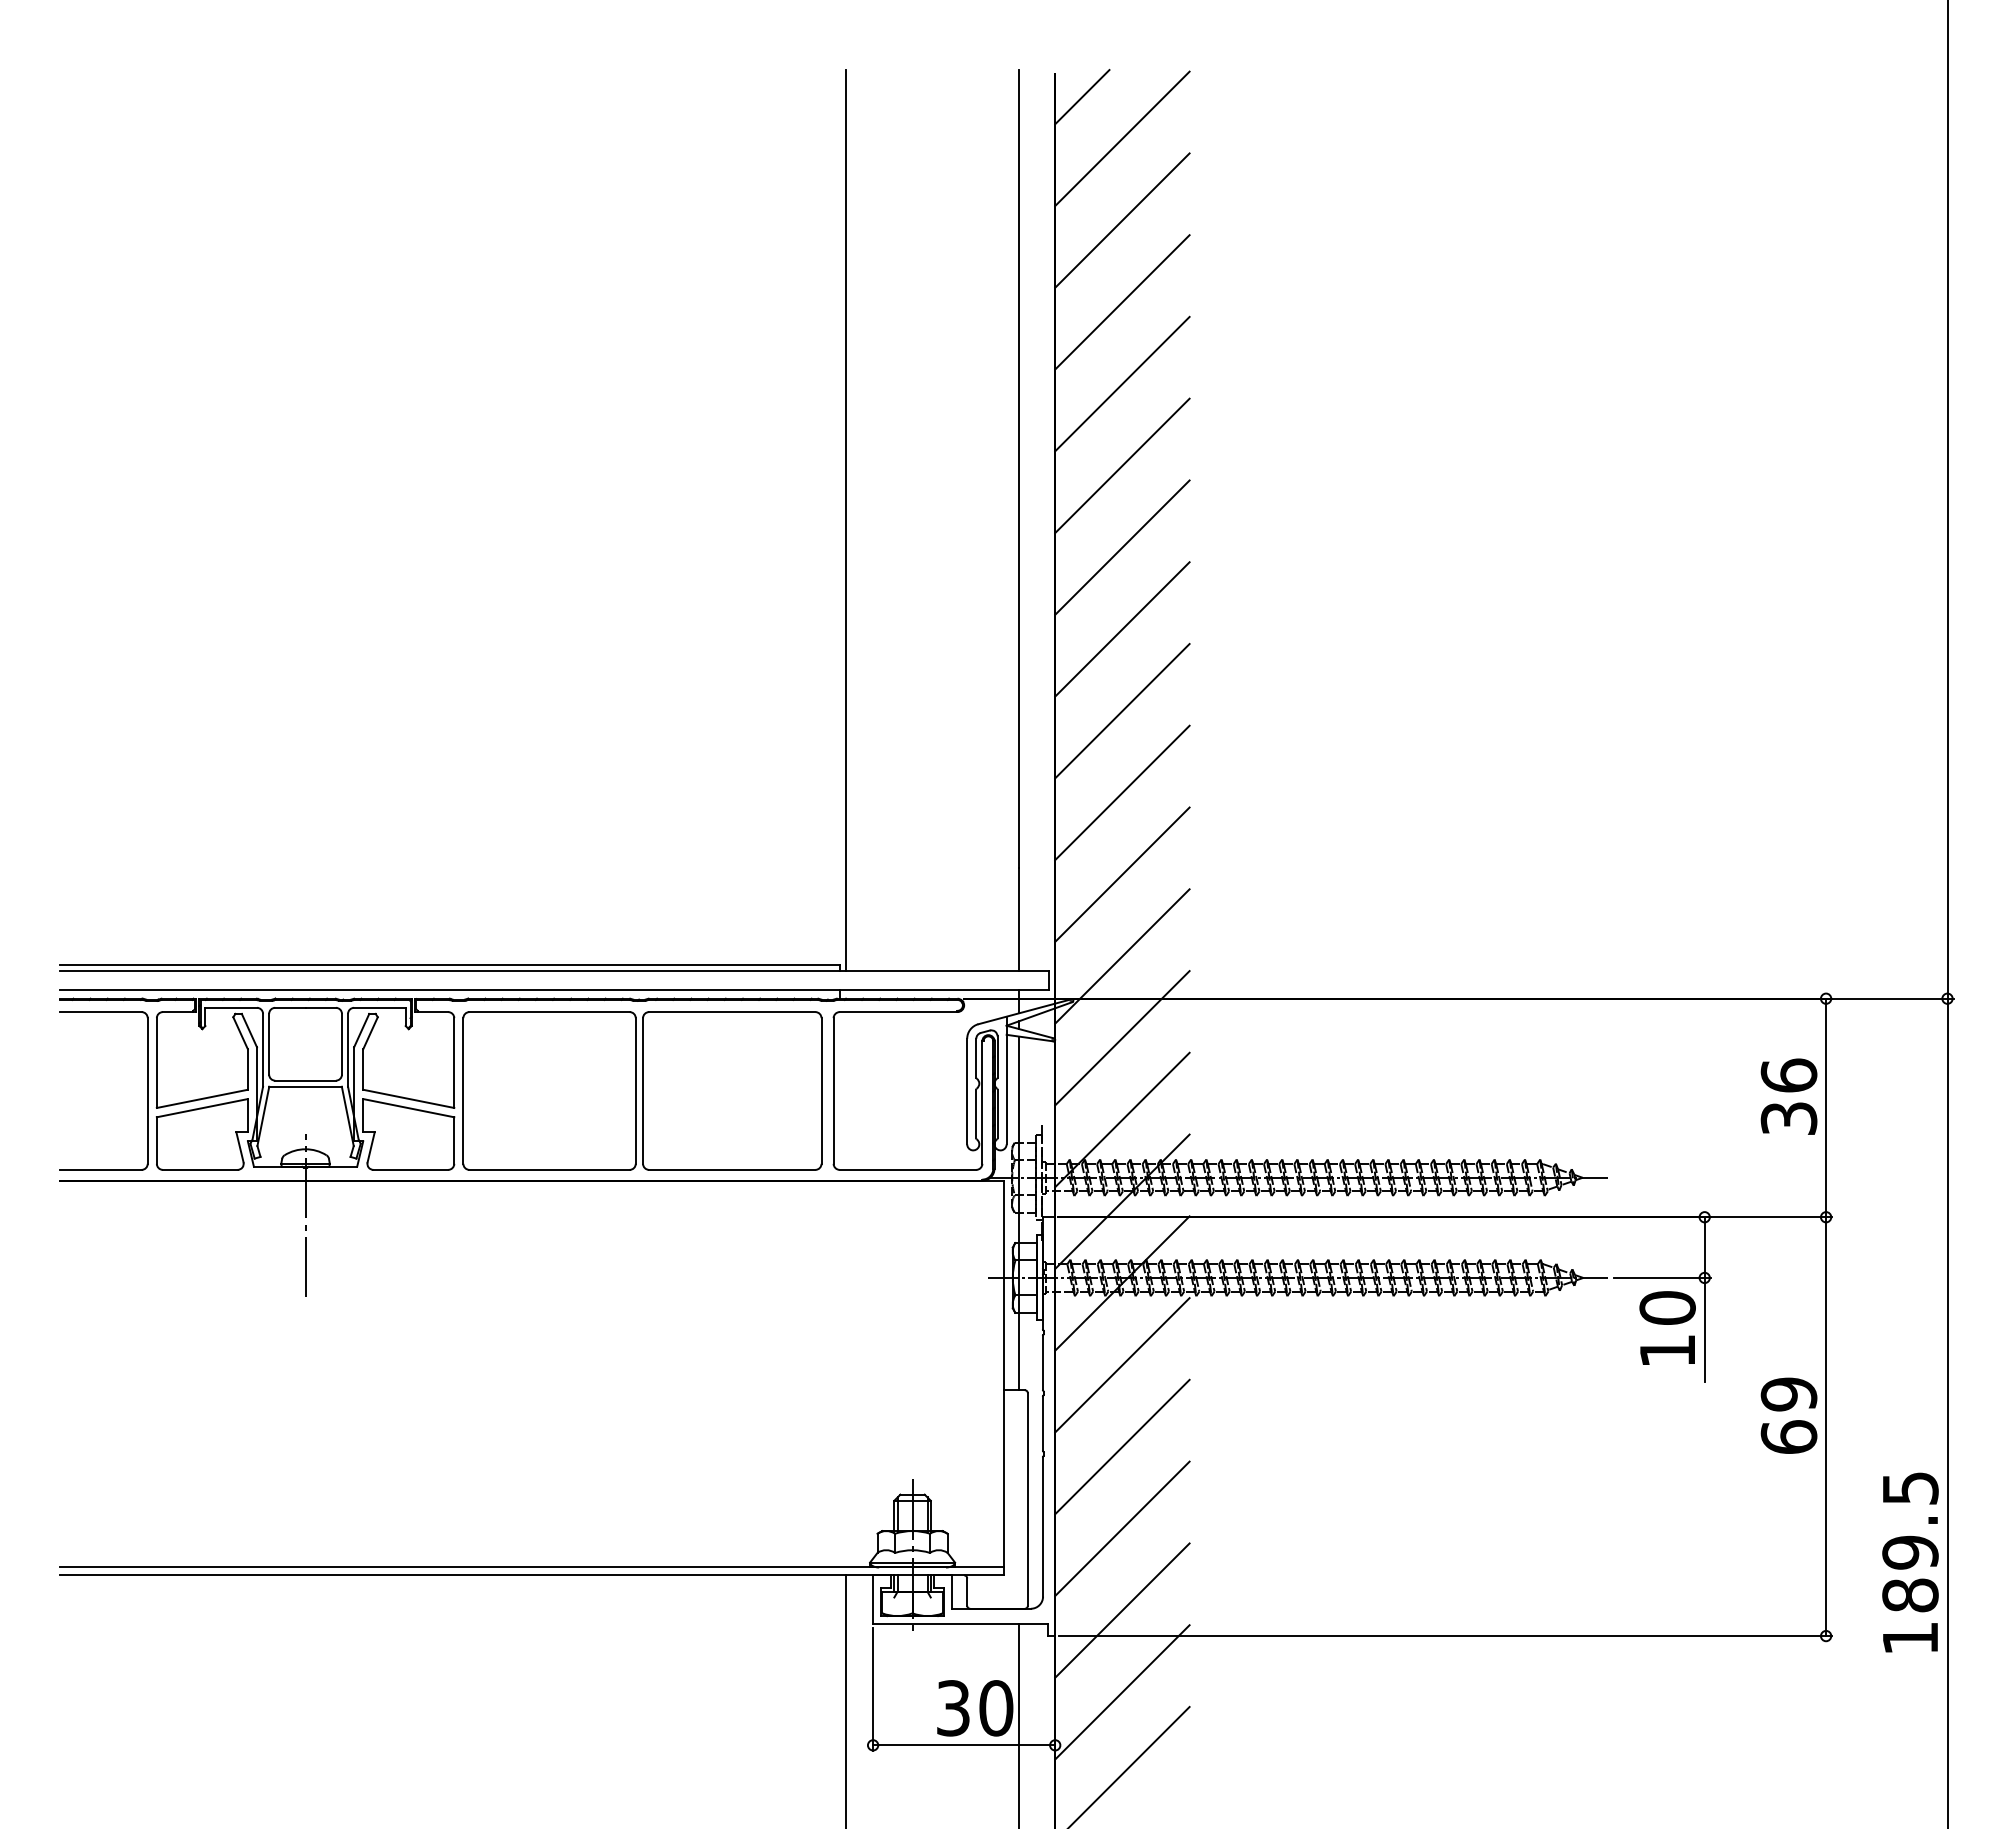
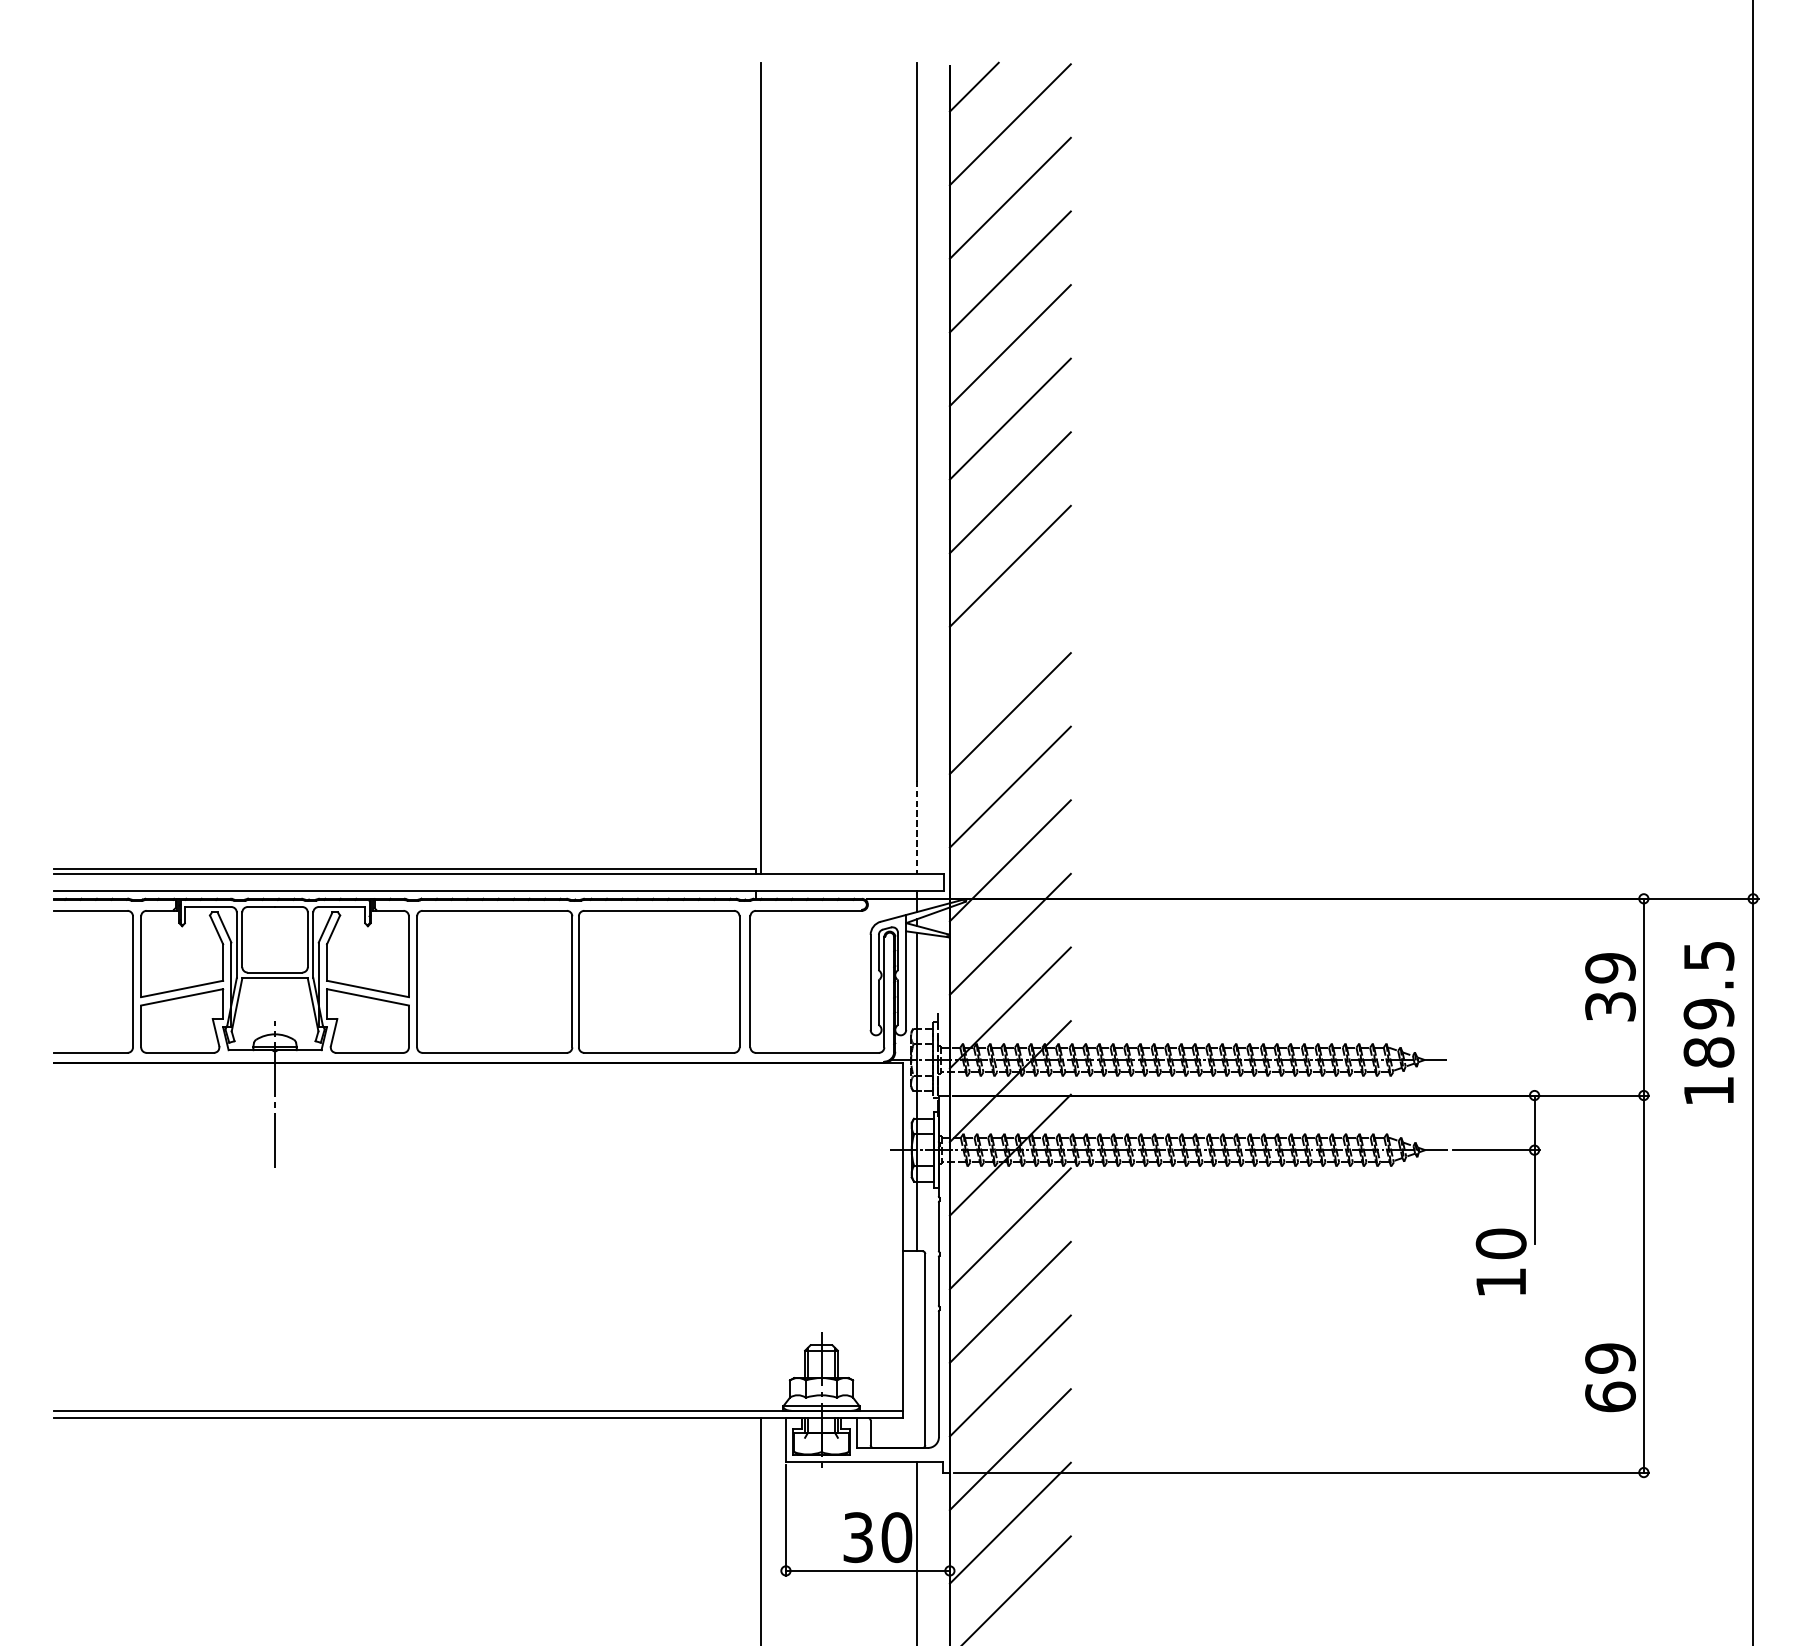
line: (1122, 711) -> (1010, 640), removed
line: (1018, 919) -> (916, 827), solid -> dashed
text: (1788, 1075) -> (1610, 967), 36 -> 39
text: (1667, 1327) -> (1501, 1261), moved
text: (1788, 1415) -> (1610, 1377), moved
text: (1910, 1562) -> (1709, 1022), moved

